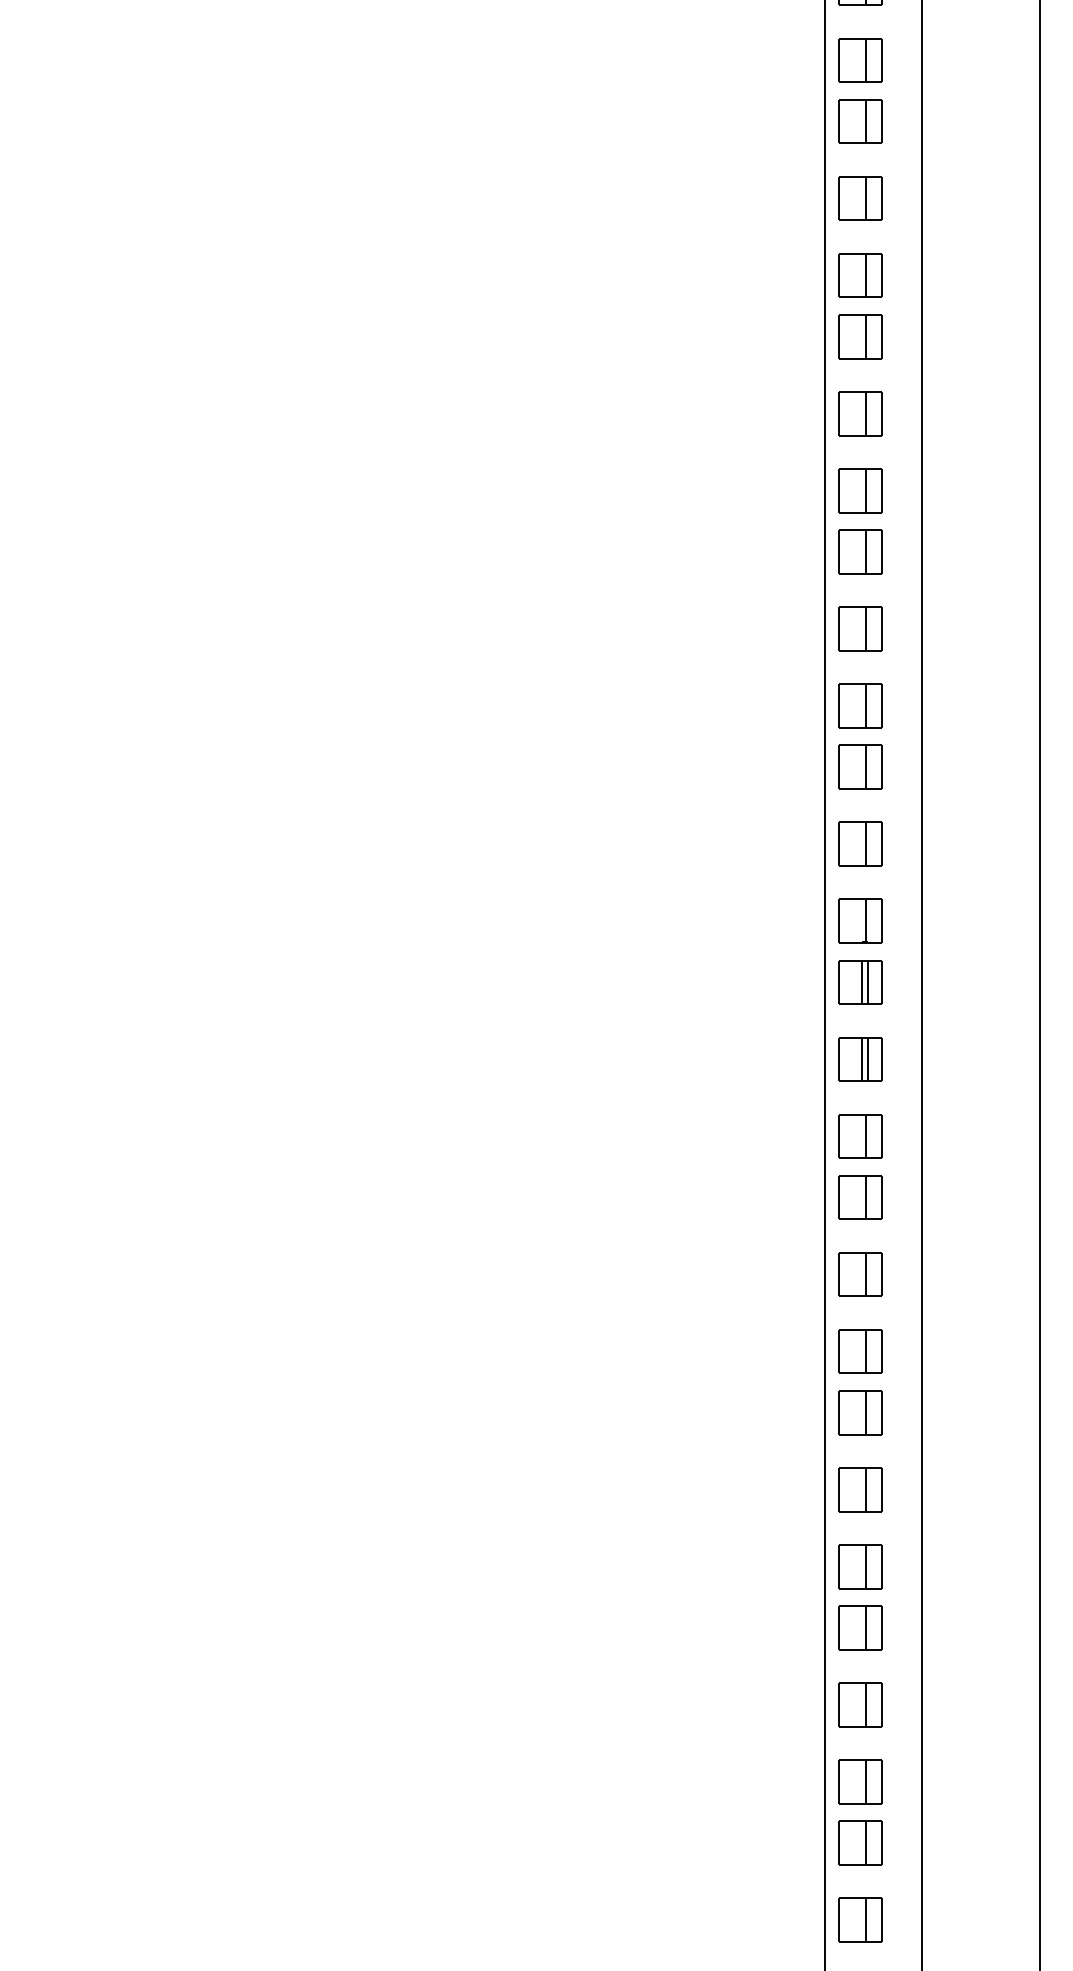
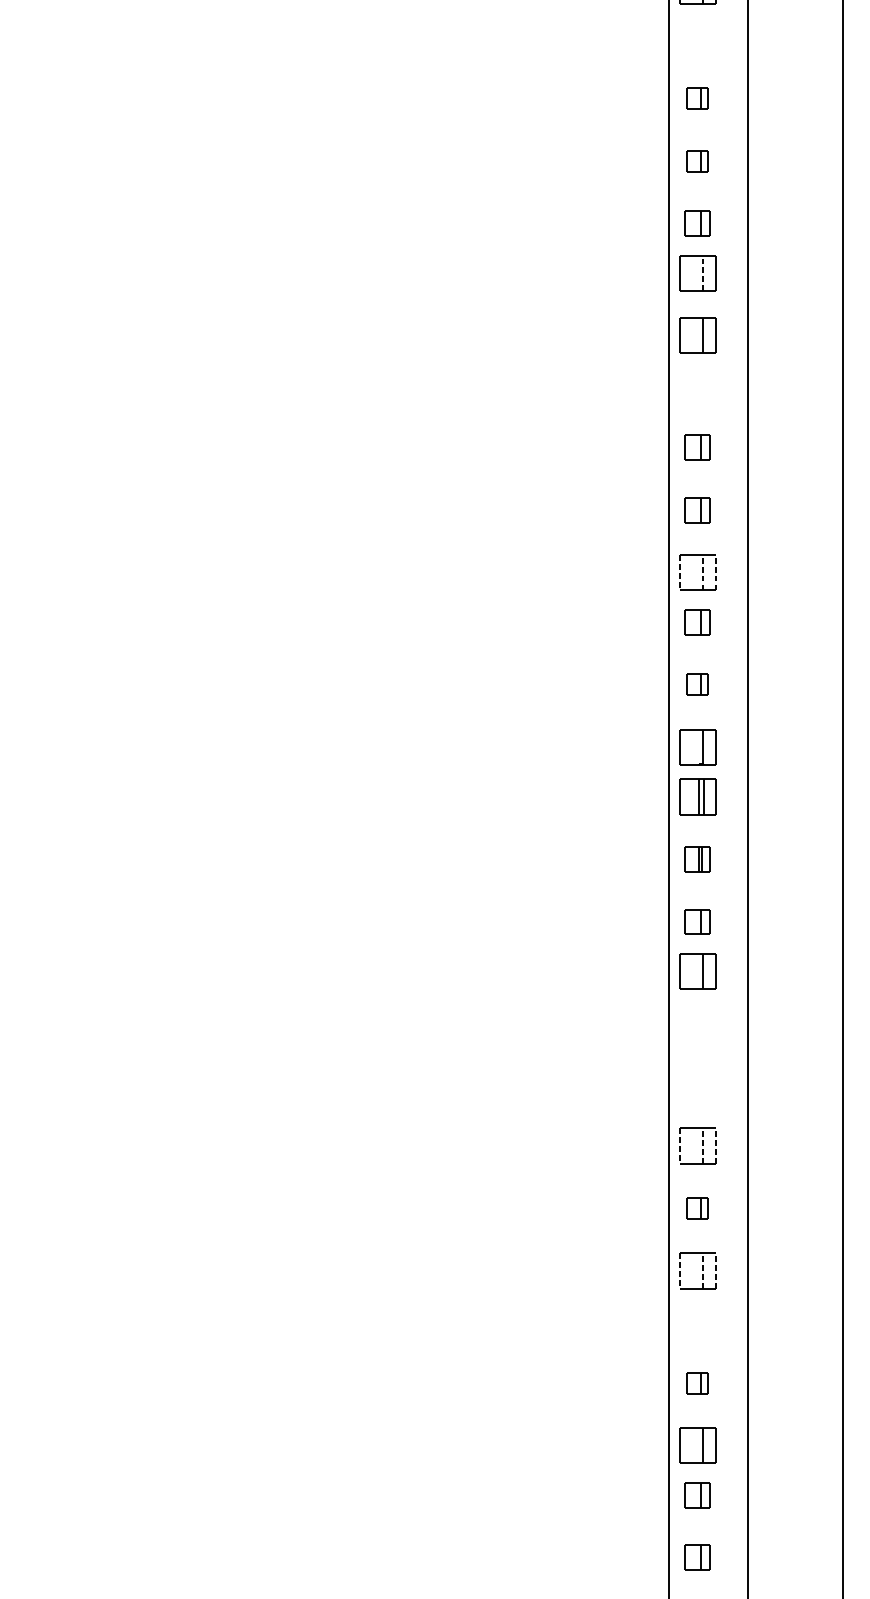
part: (860, 60) -> (697, 49), removed
part: (860, 121) -> (697, 98), size x0.6
part: (860, 198) -> (697, 161), size x0.6
part: (860, 275) -> (697, 223), size x0.7
line: (866, 336) -> (702, 273), solid -> dashed
part: (860, 490) -> (697, 397), removed
part: (860, 551) -> (697, 447), size x0.7
part: (860, 628) -> (697, 509), size x0.7
line: (838, 705) -> (679, 572), solid -> dashed
line: (866, 705) -> (702, 572), solid -> dashed
line: (882, 705) -> (715, 572), solid -> dashed
part: (860, 766) -> (697, 621), size x0.7
part: (860, 843) -> (697, 684), size x0.6
part: (860, 1059) -> (697, 859), size x0.7
part: (860, 1136) -> (697, 921), size x0.7
part: (860, 1274) -> (697, 1033), removed
part: (860, 1351) -> (697, 1096), removed
line: (838, 1412) -> (679, 1145), solid -> dashed
line: (866, 1412) -> (702, 1145), solid -> dashed
line: (882, 1412) -> (715, 1145), solid -> dashed
part: (860, 1489) -> (697, 1208), size x0.6
line: (838, 1566) -> (679, 1270), solid -> dashed
line: (866, 1566) -> (702, 1270), solid -> dashed
line: (882, 1566) -> (715, 1270), solid -> dashed
part: (860, 1627) -> (697, 1320), removed
part: (860, 1704) -> (697, 1382), size x0.6
part: (860, 1842) -> (697, 1494), size x0.7
part: (860, 1919) -> (697, 1557), size x0.7

